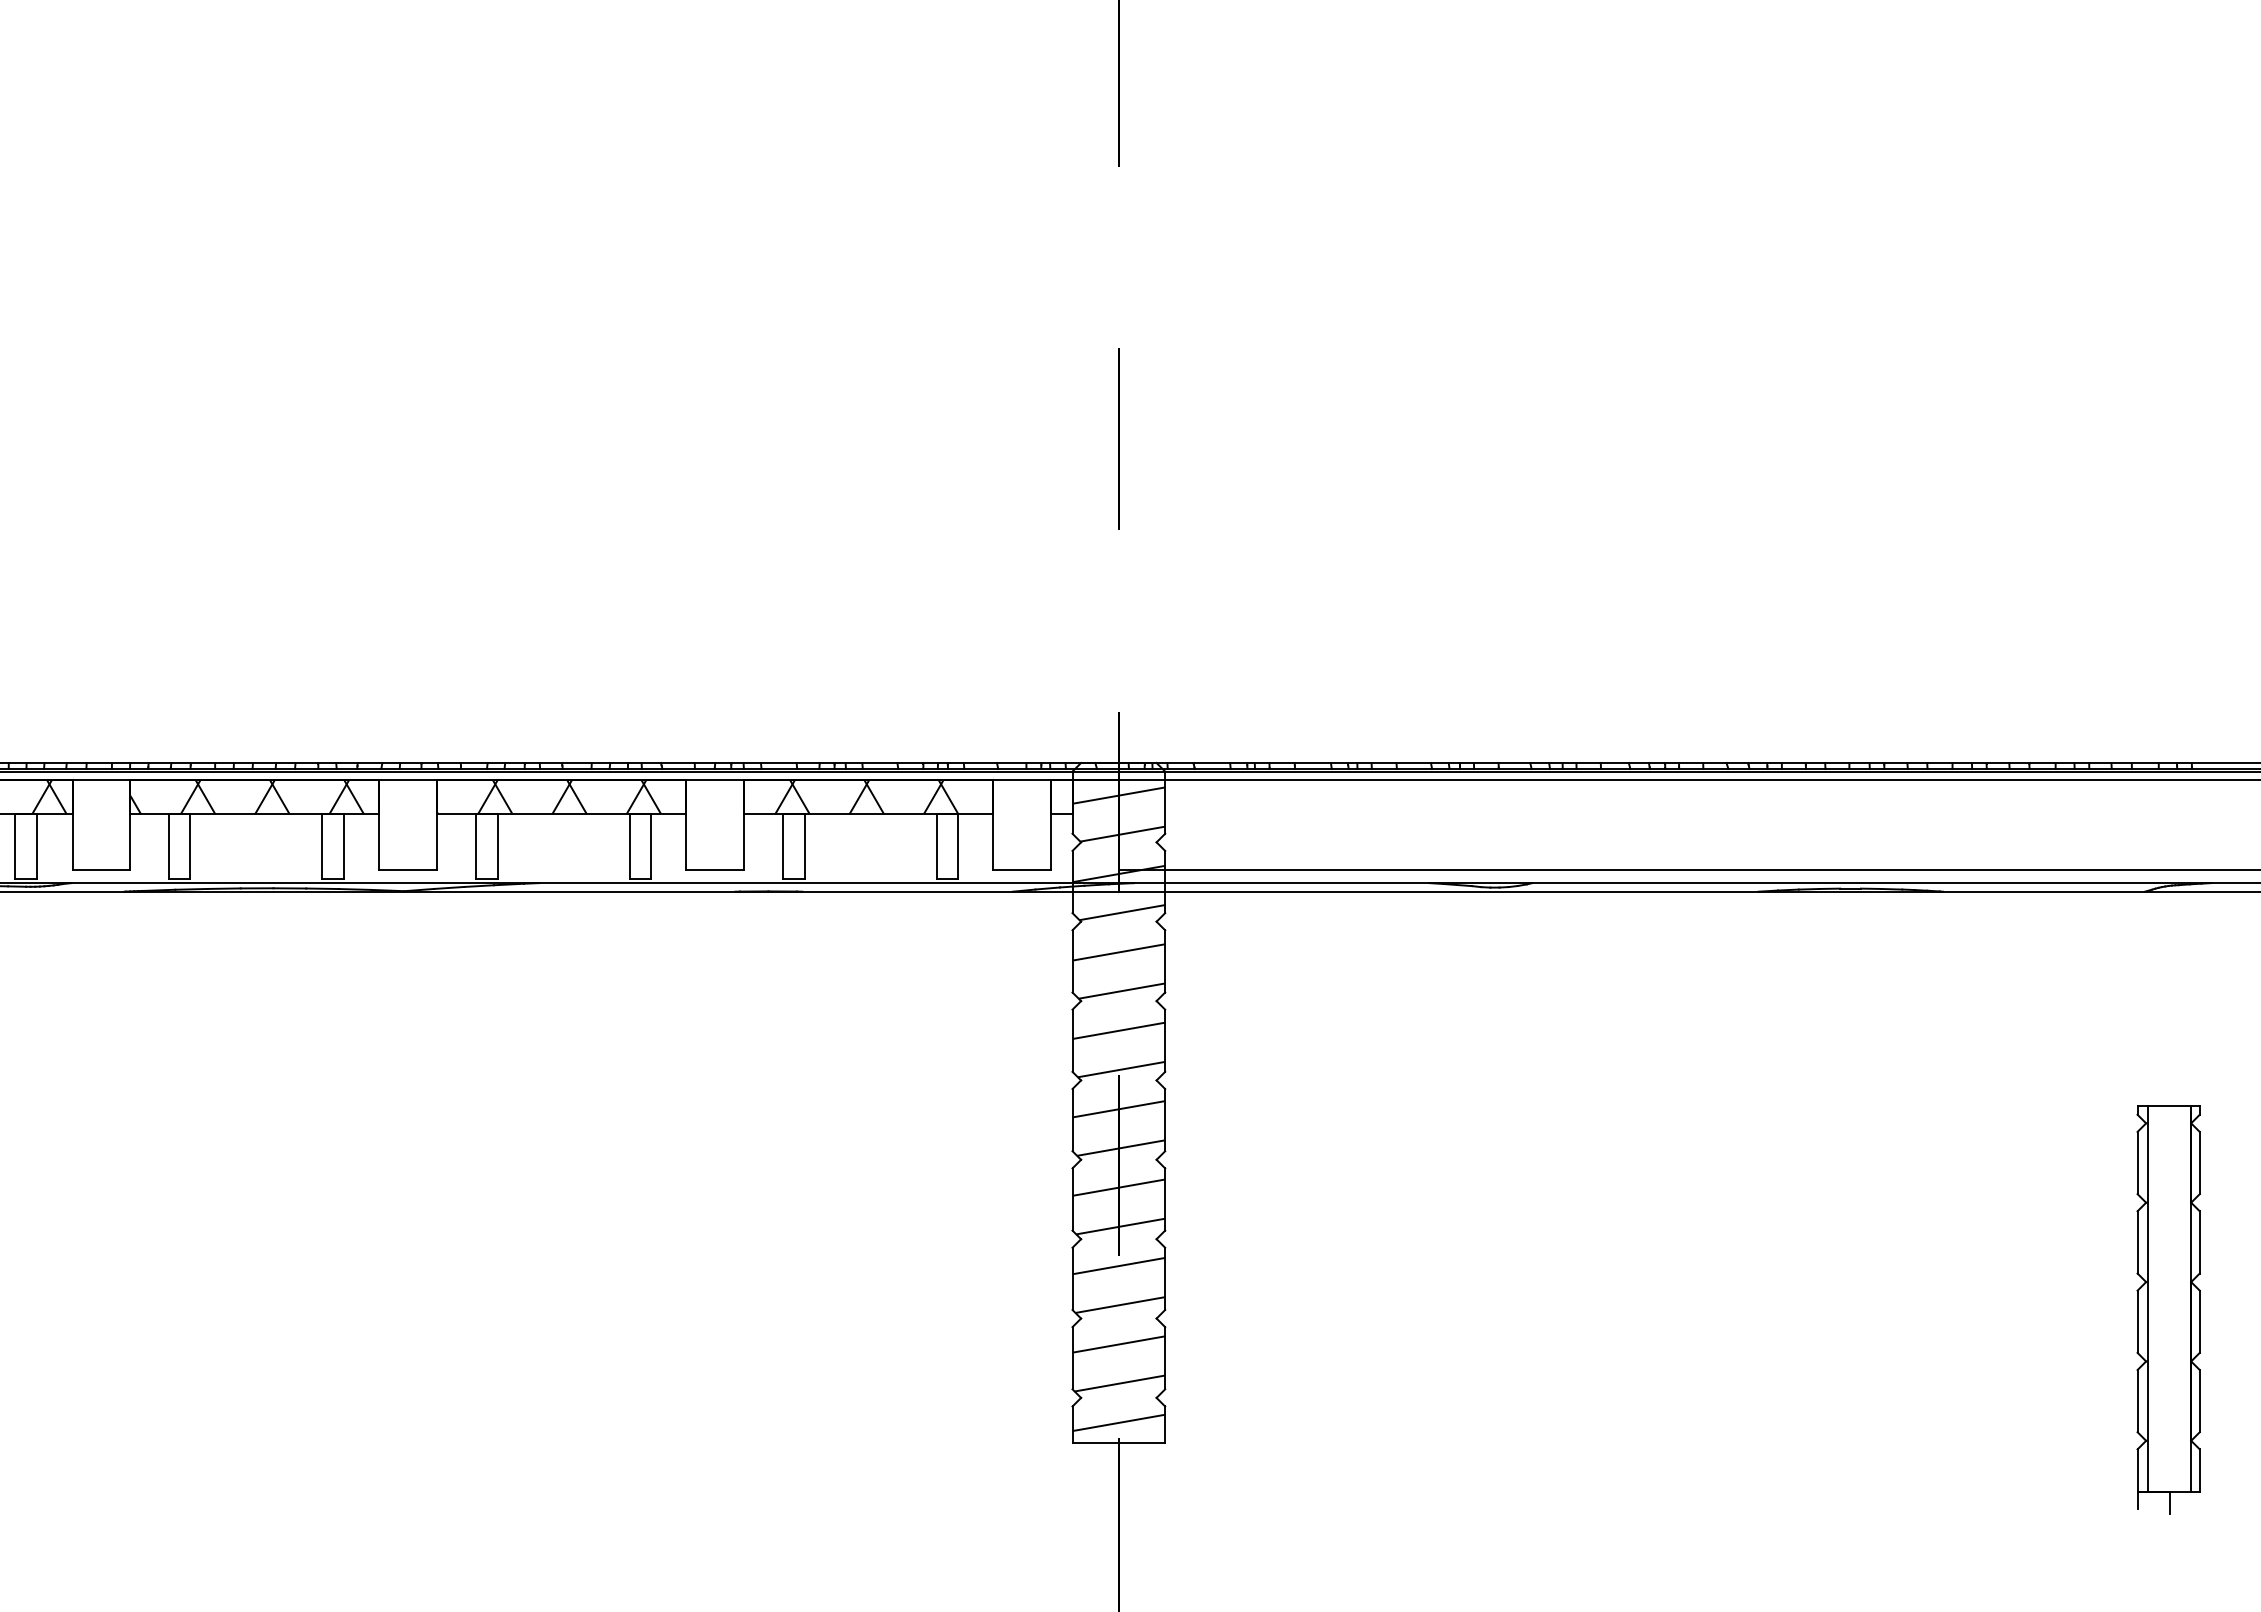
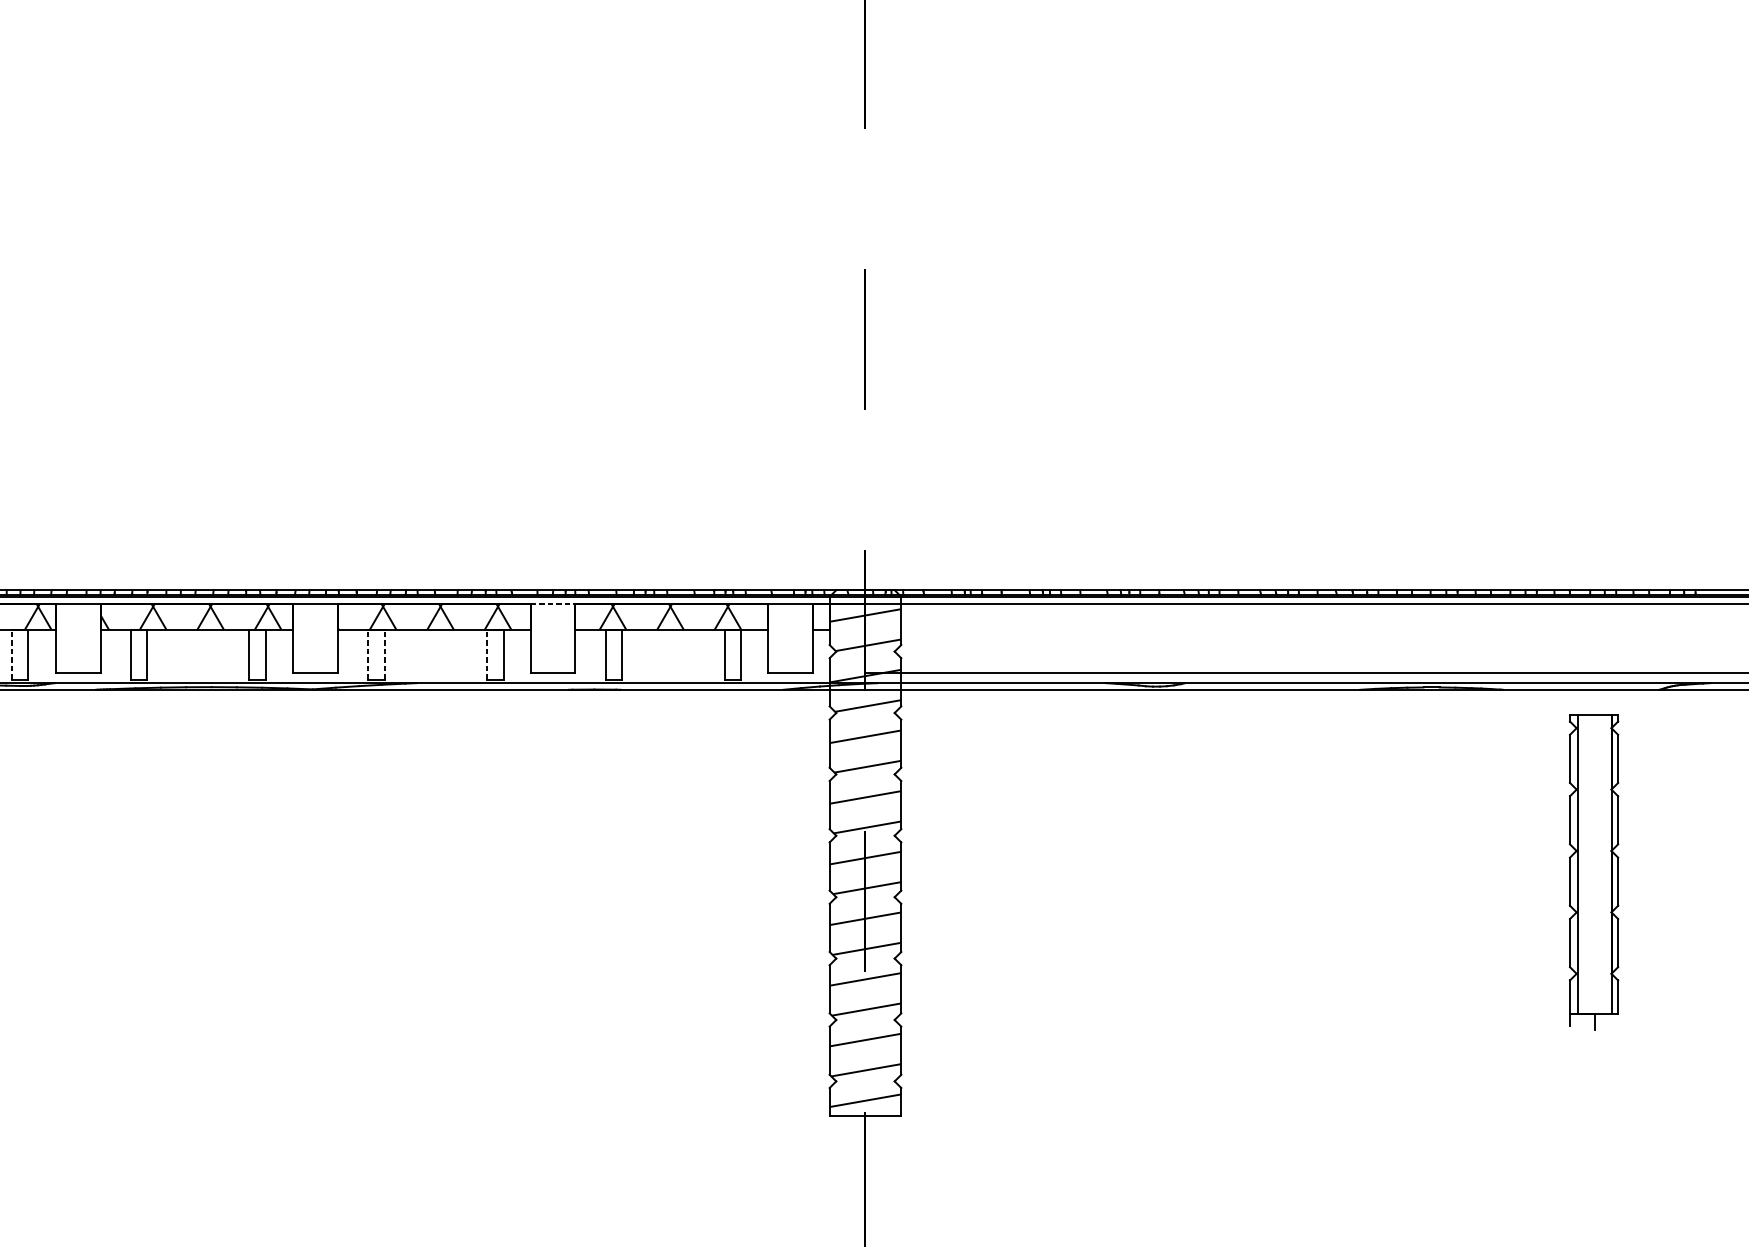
line: (715, 780) -> (553, 603), solid -> dashed
line: (15, 846) -> (11, 654), solid -> dashed
line: (476, 846) -> (368, 654), solid -> dashed
line: (497, 846) -> (384, 654), solid -> dashed
line: (629, 846) -> (486, 654), solid -> dashed
part: (2168, 1309) -> (1593, 872), moved

